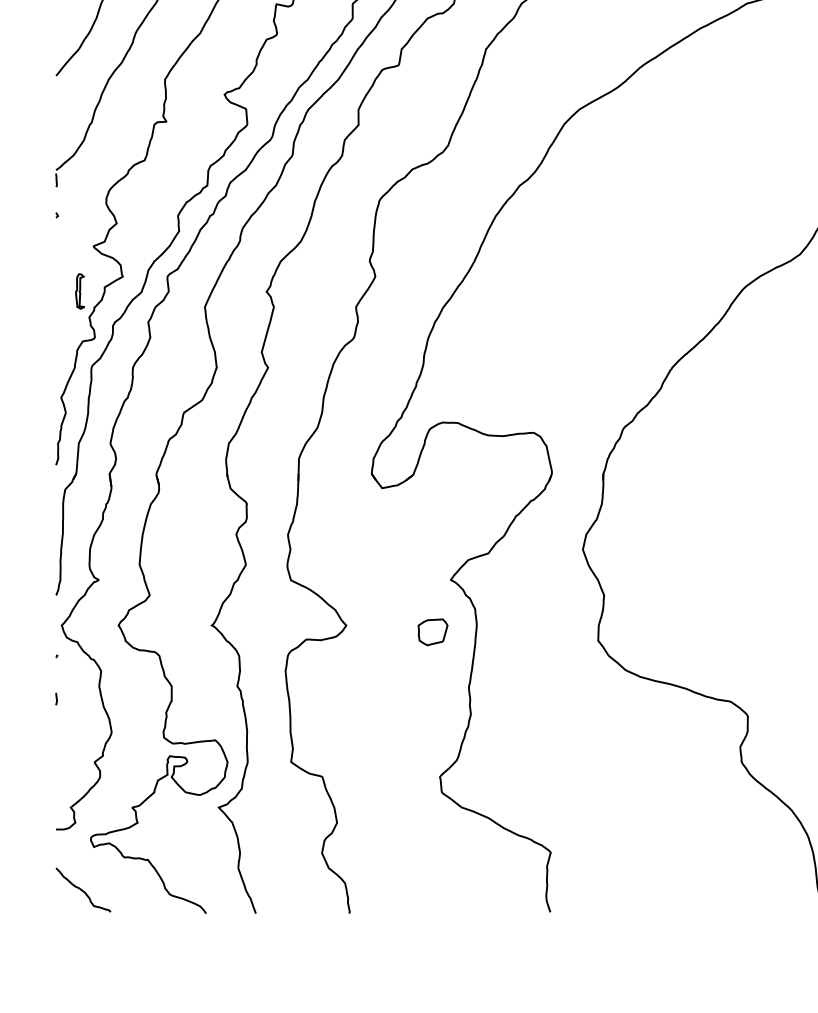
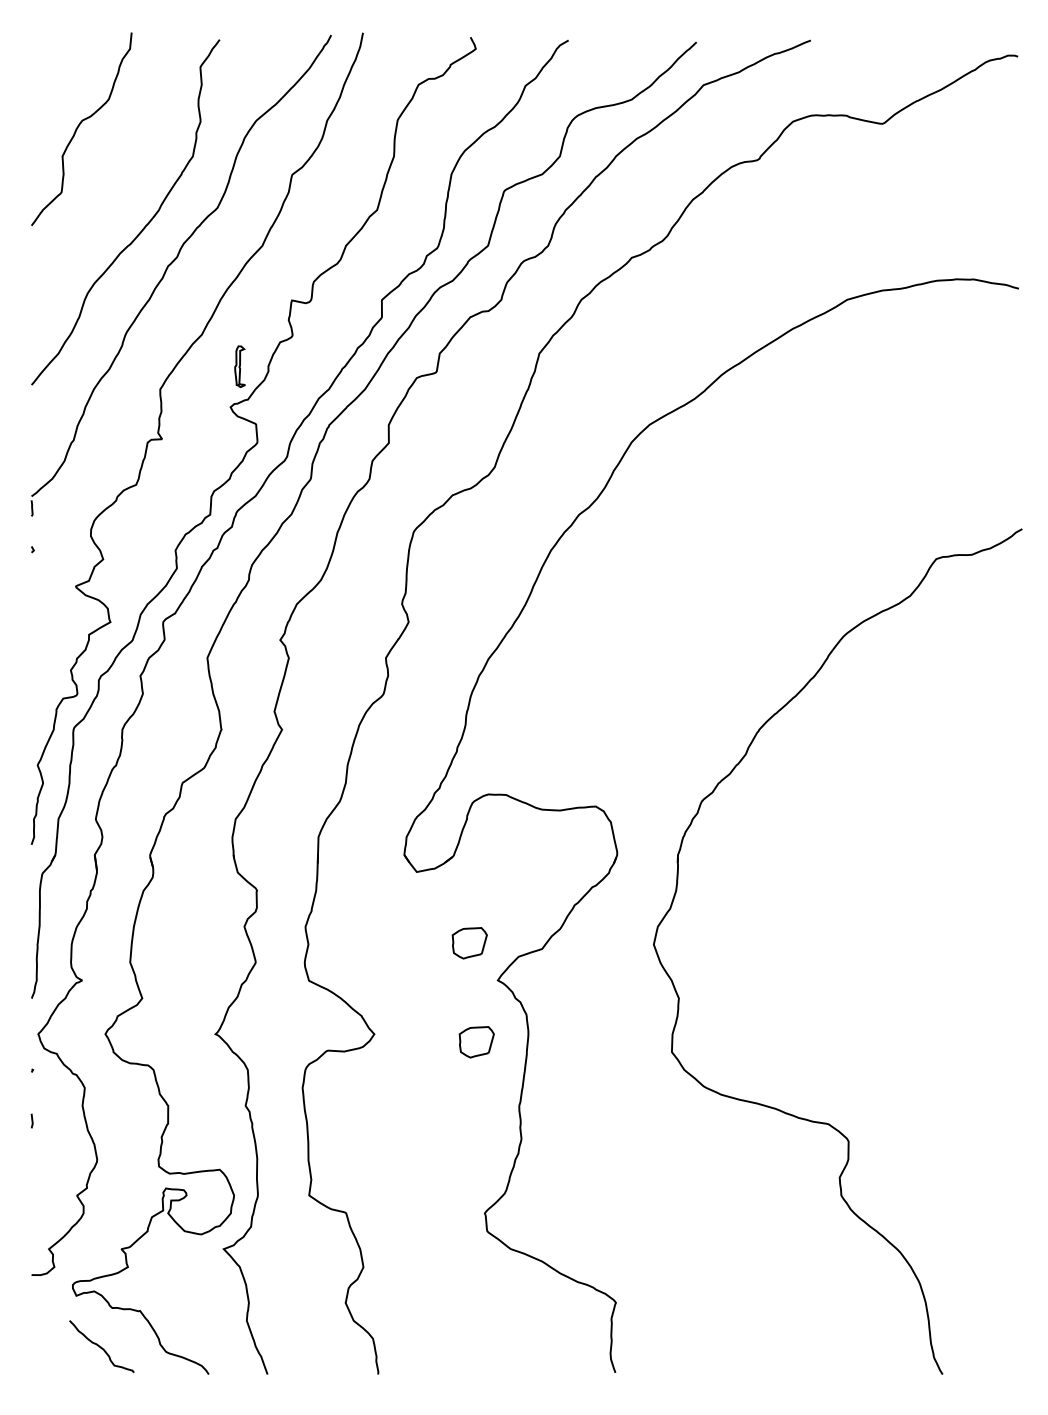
part: (79, 291) -> (239, 366), moved
part: (426, 548) -> (469, 943), added
curve: (83, 889) -> (101, 1346), moved

